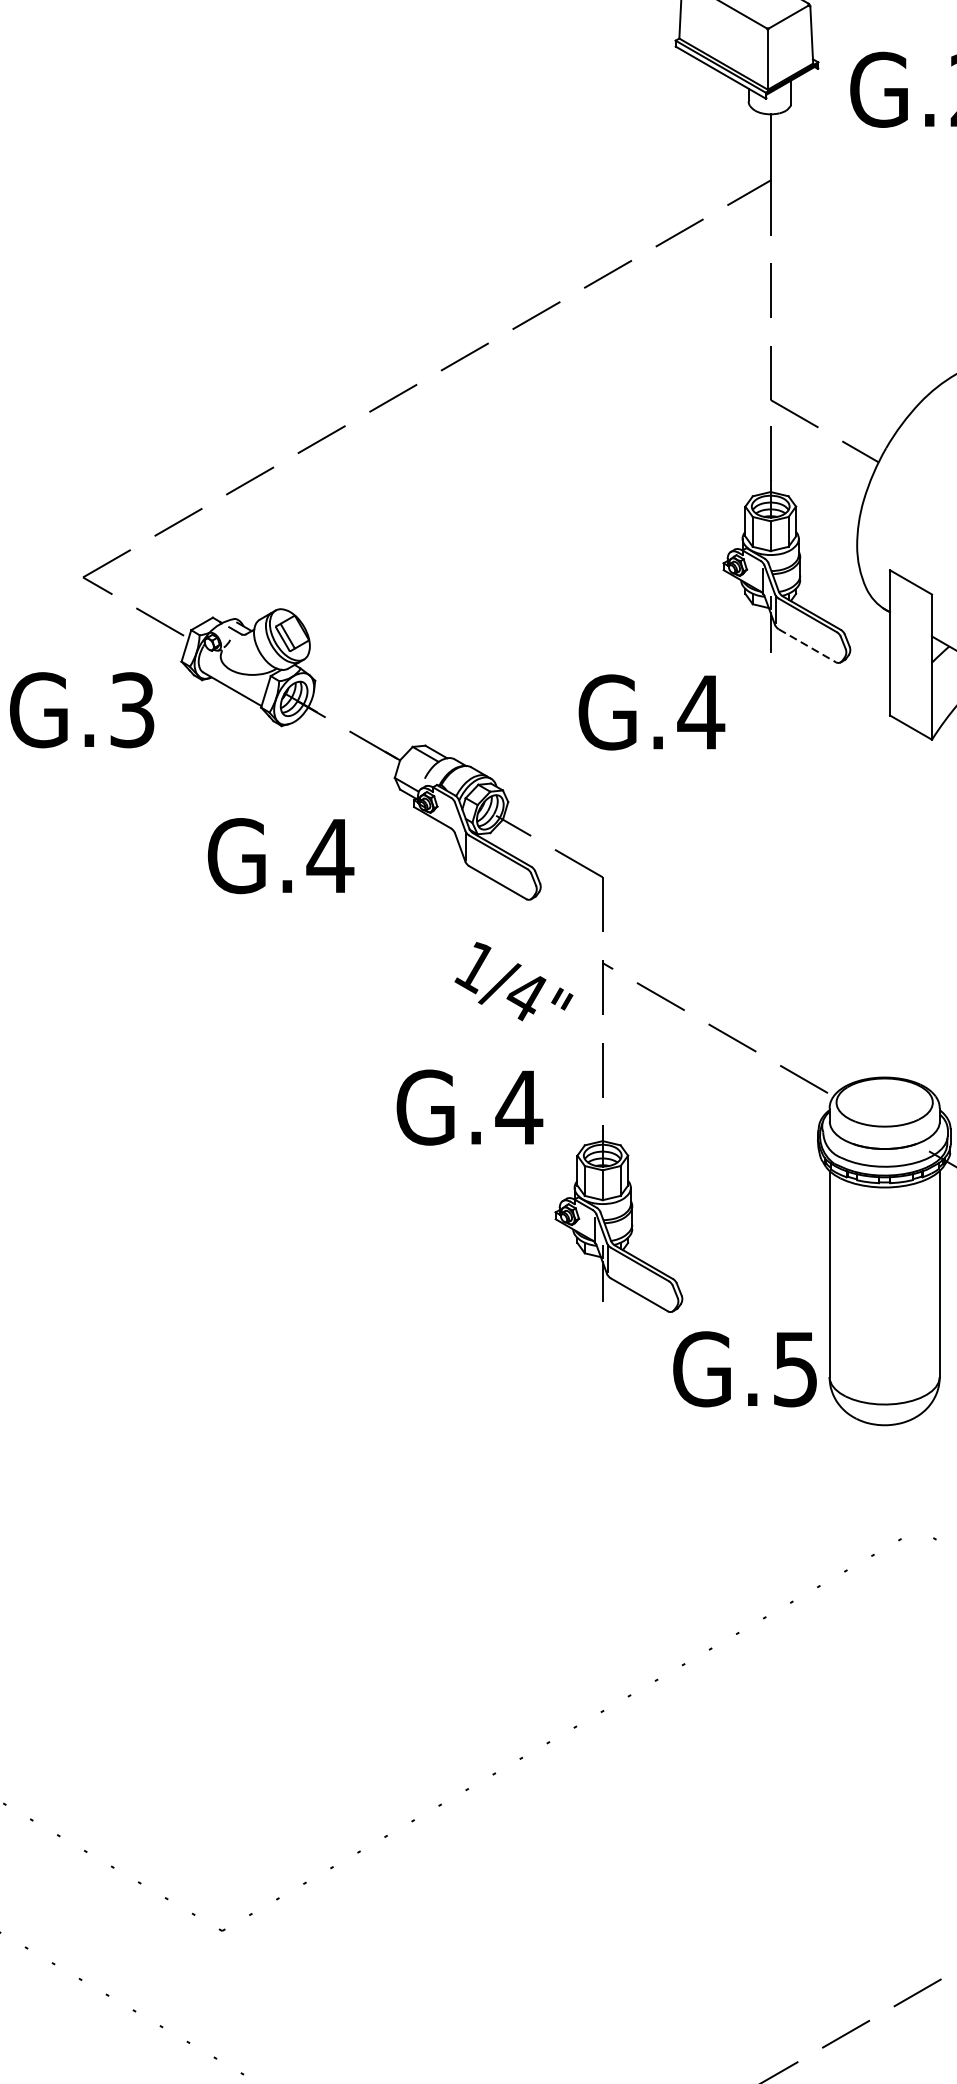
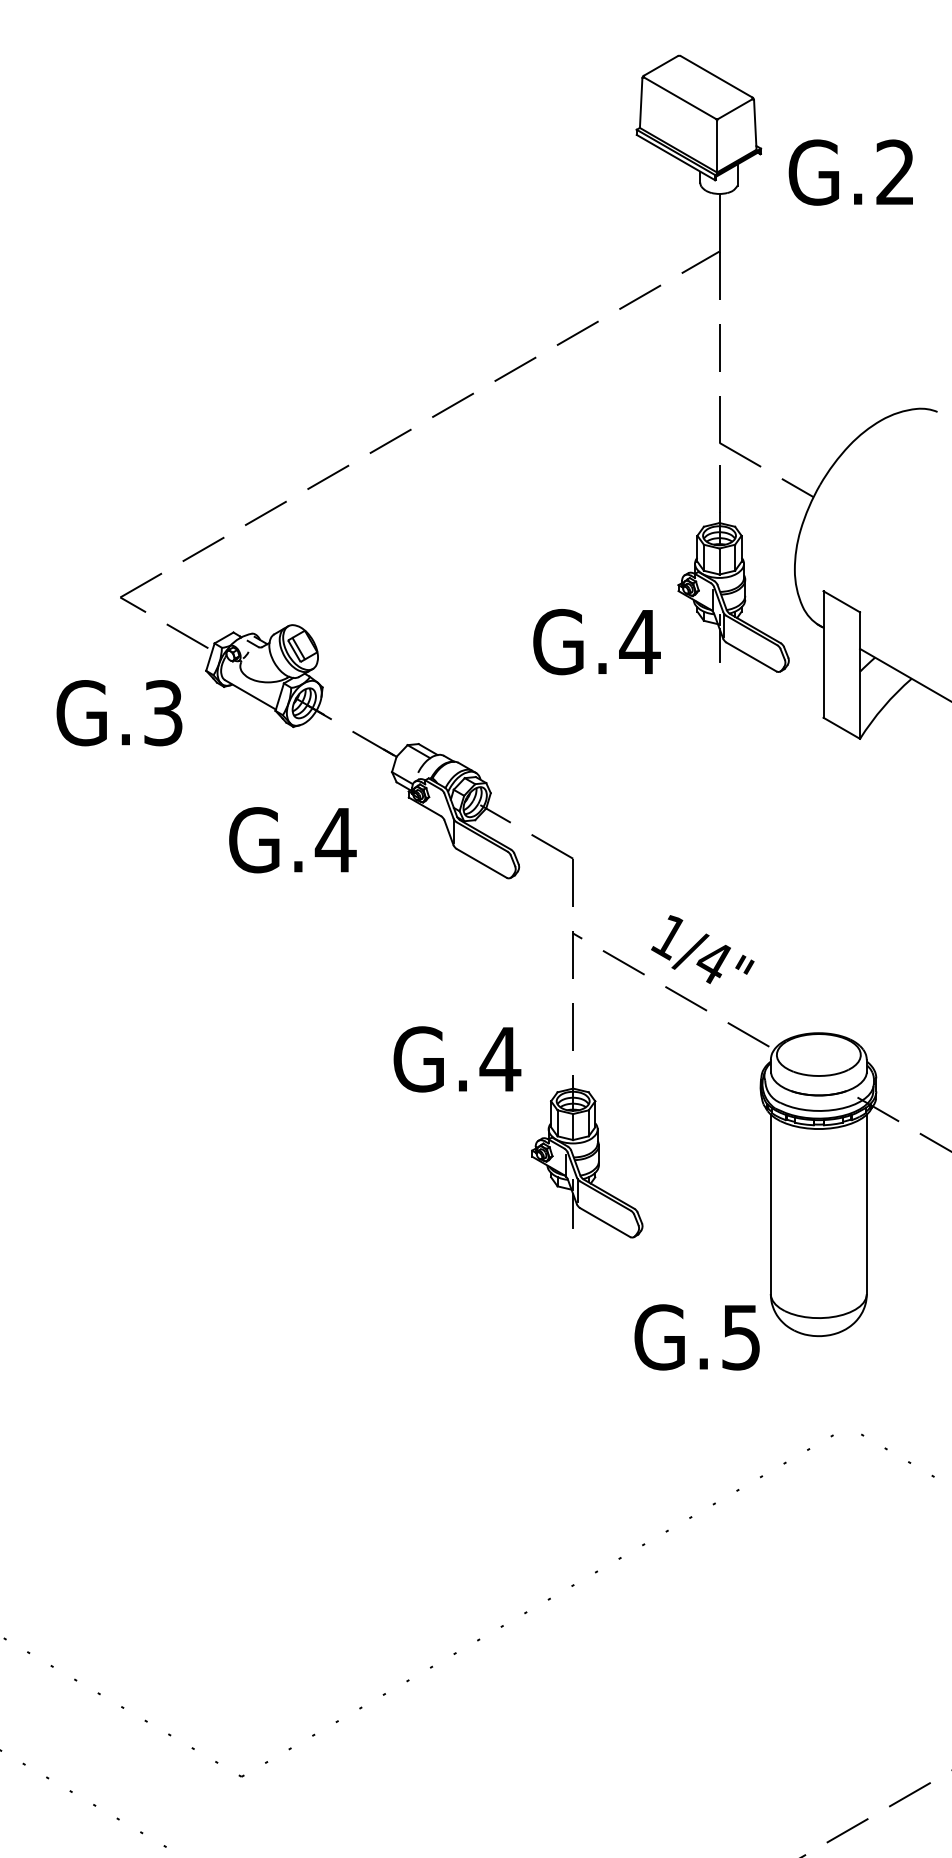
line: (807, 646) -> (751, 657), dashed -> solid
text: (651, 712) -> (596, 642), moved
text: (513, 981) -> (702, 949), moved
text: (744, 1369) -> (696, 1337), moved

